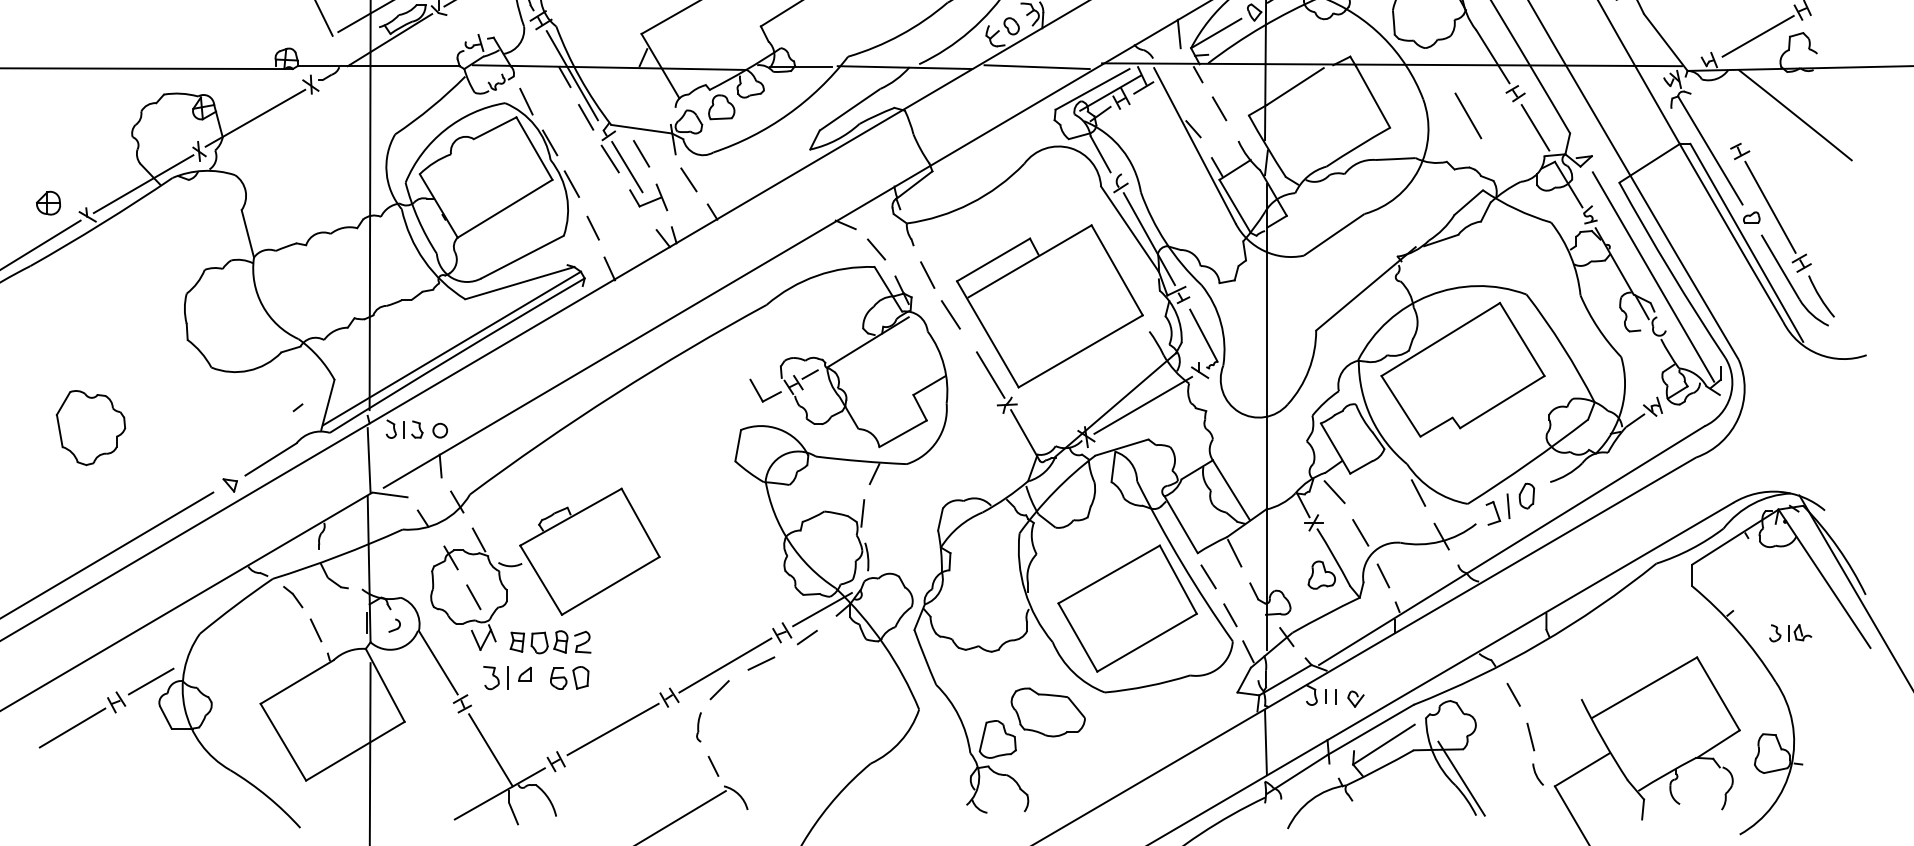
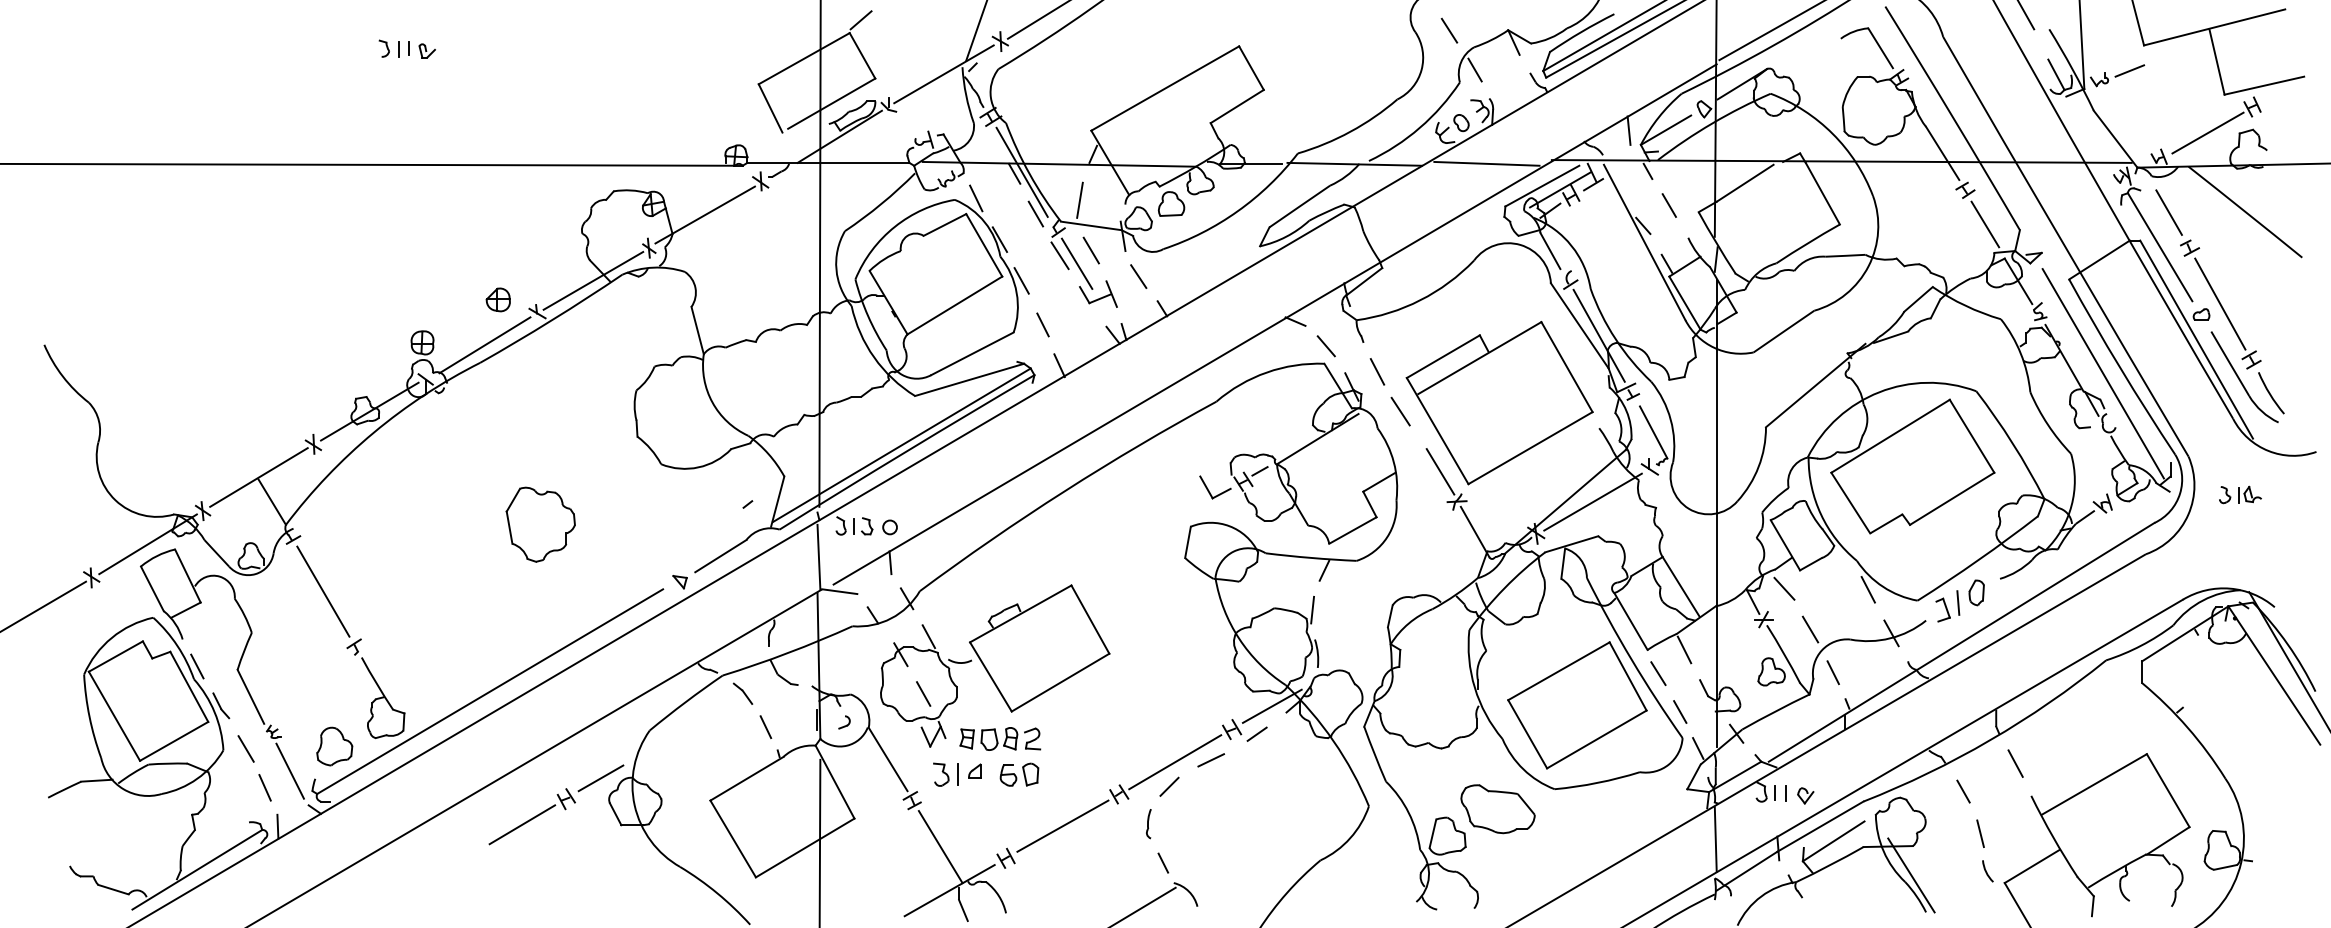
line: (629, 102) -> (1079, 199), added
line: (1467, 115) -> (2168, 212), moved
part: (1790, 632) -> (2240, 494), moved
line: (1565, 666) -> (2015, 763), added

